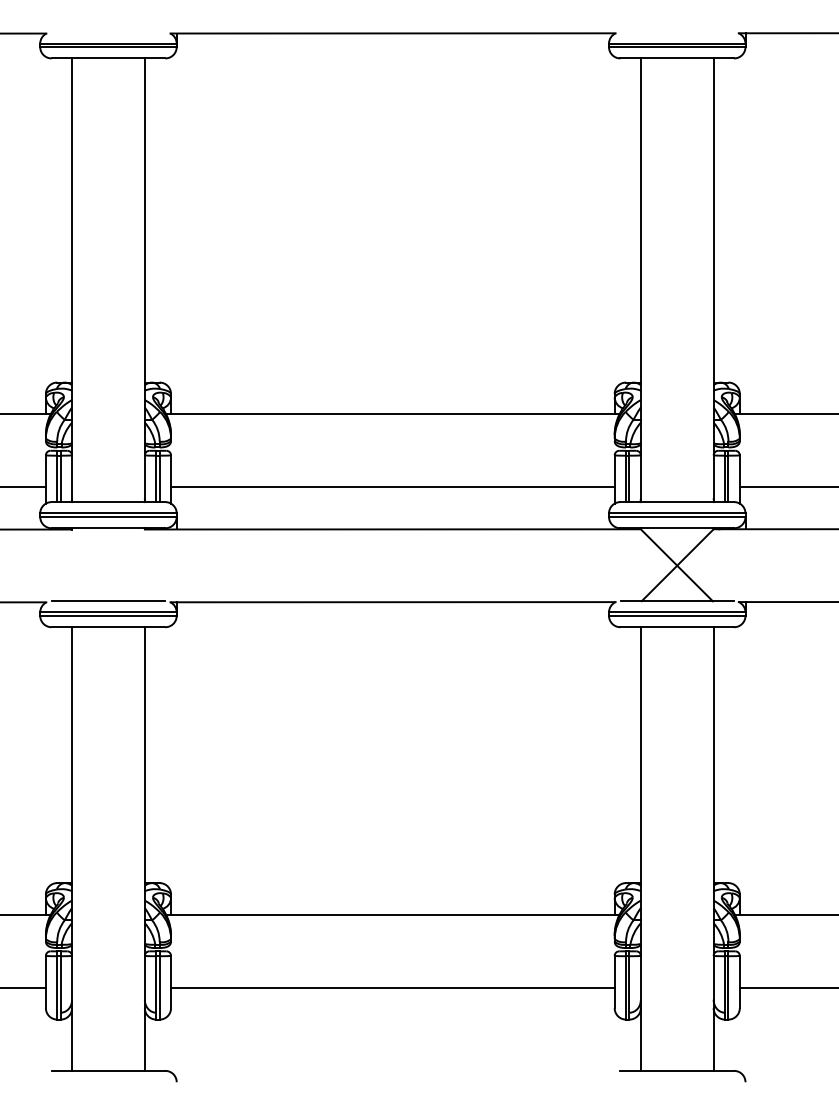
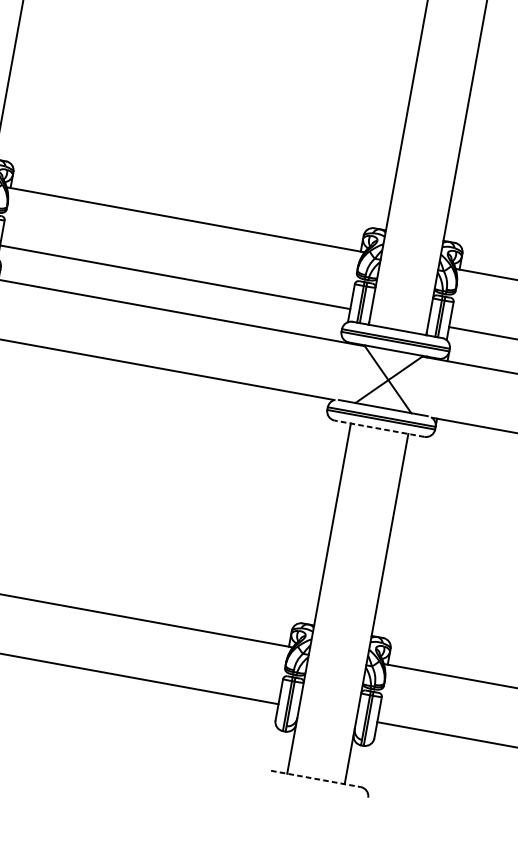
line: (677, 627) -> (379, 429), solid -> dashed
line: (677, 1070) -> (316, 778), solid -> dashed

